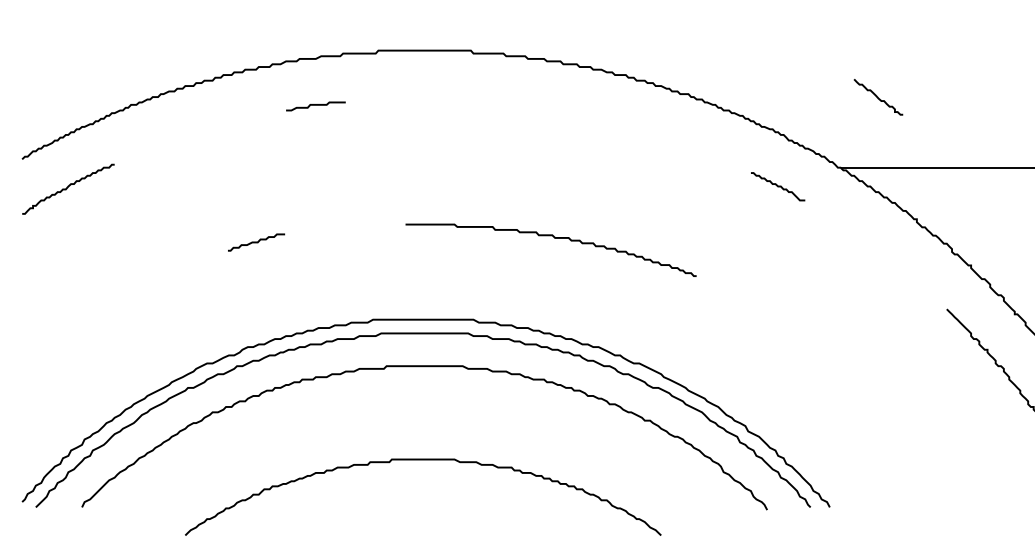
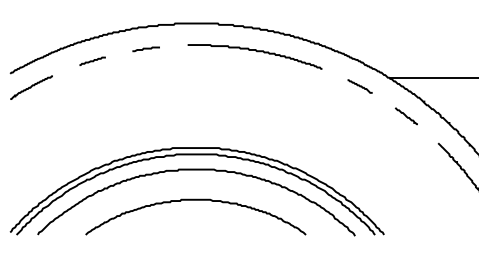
line: (876, 98) -> (405, 116), moved
line: (256, 240) -> (92, 60), moved
curve: (556, 240) -> (257, 52), moved
curve: (422, 461) -> (195, 200), moved

